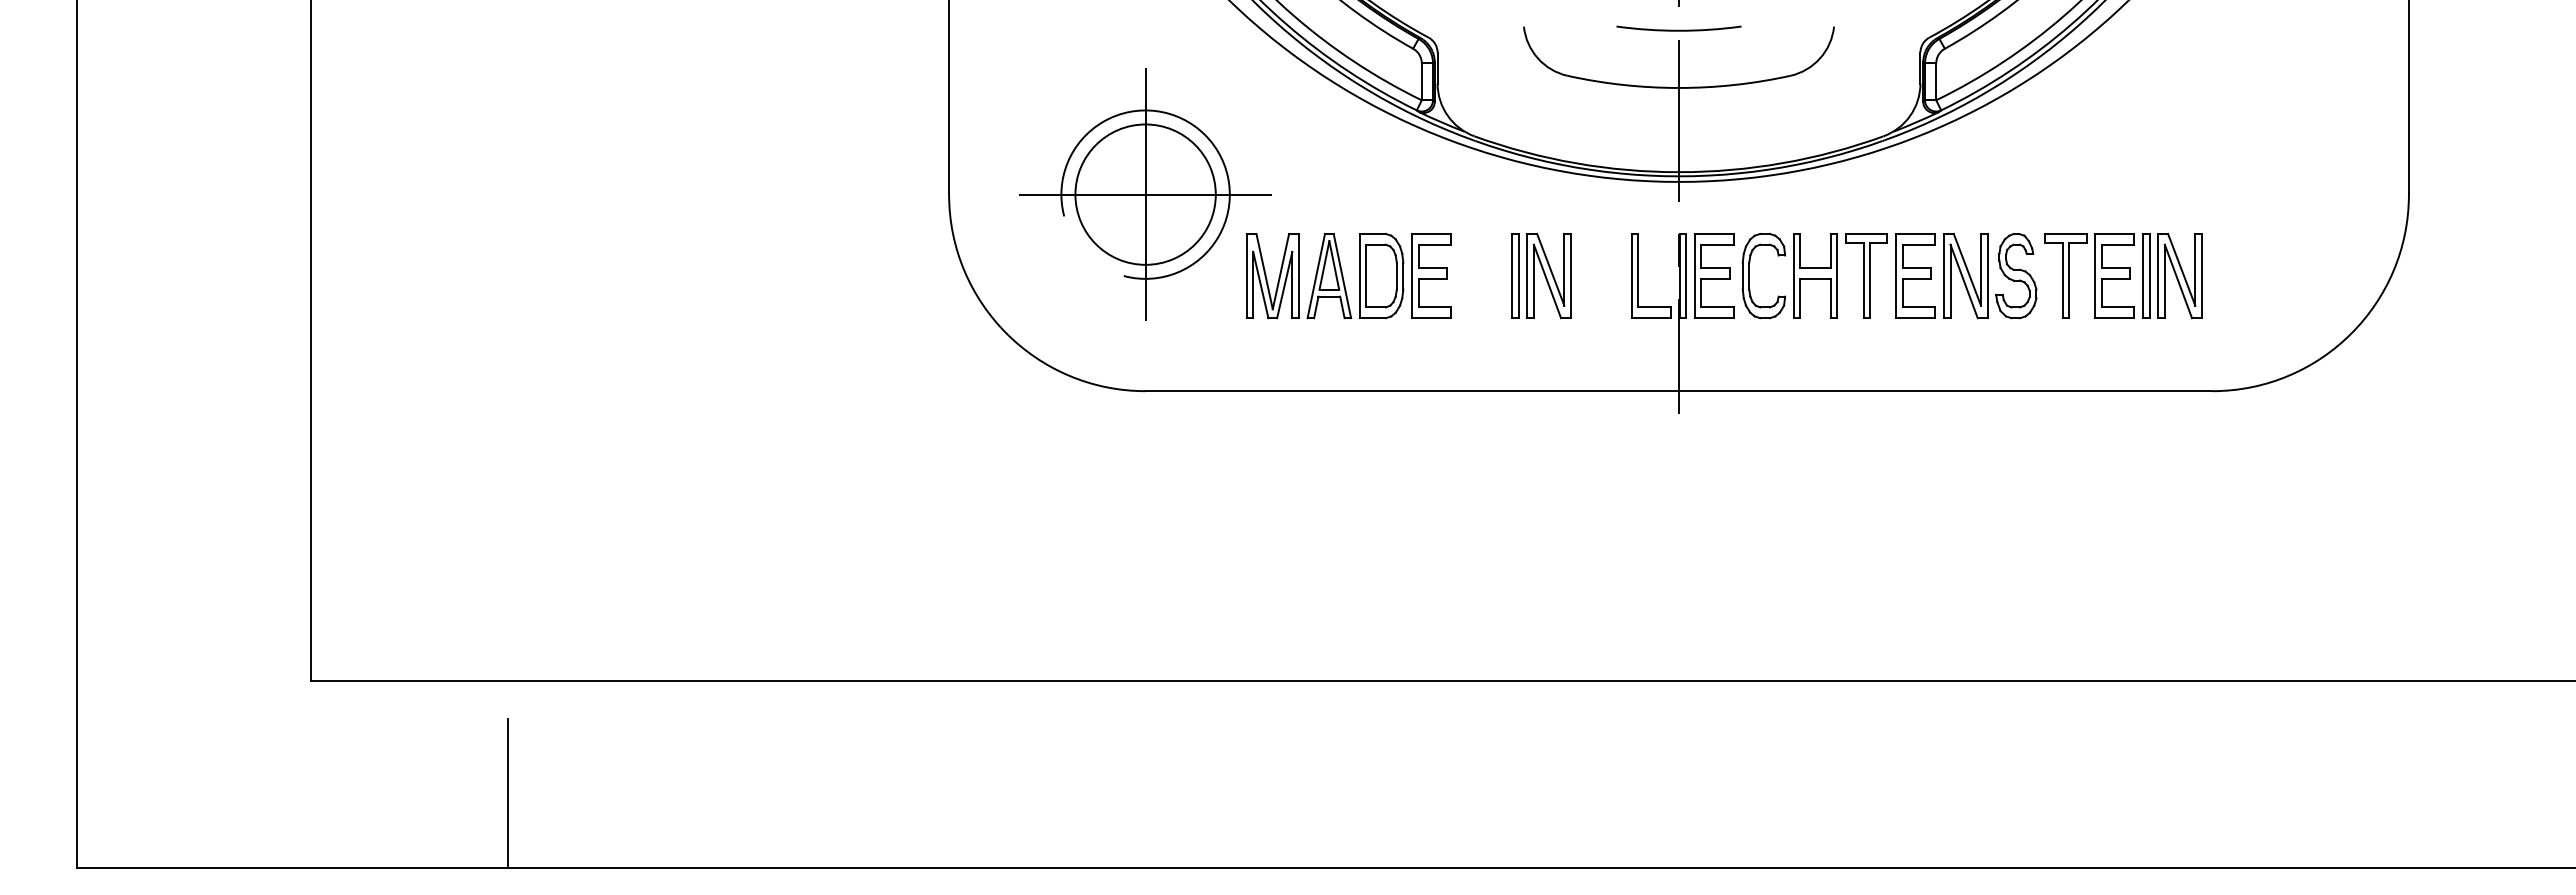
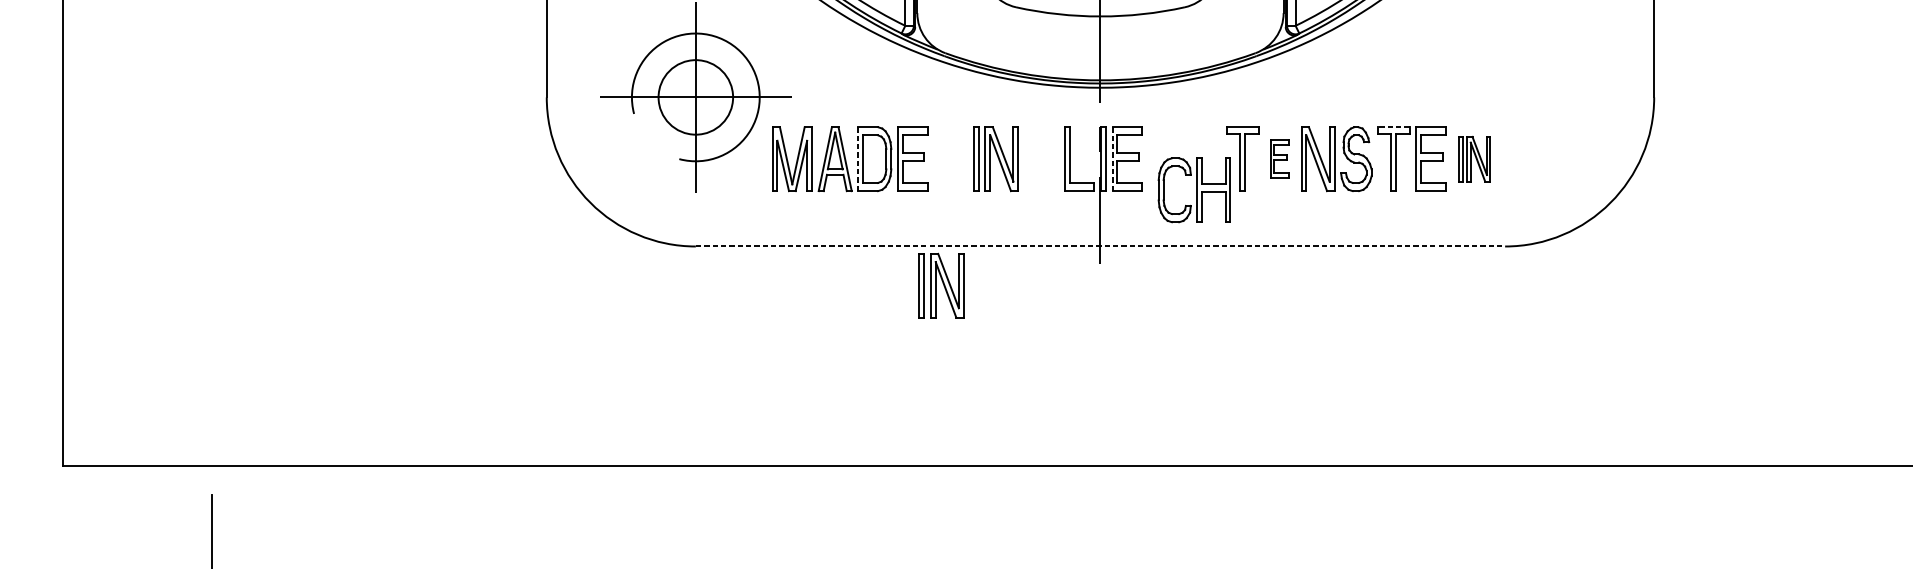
circle: (1145, 194) -> (695, 97), size x0.7
line: (2065, 233) -> (1393, 126), solid -> dashed
part: (1915, 275) -> (1279, 158), size x0.6
line: (1359, 276) -> (858, 159), solid -> dashed
line: (1694, 276) -> (1112, 159), solid -> dashed
part: (1789, 276) -> (1194, 190), moved
part: (2172, 276) -> (1474, 159), size x0.7
line: (1679, 391) -> (1100, 246), solid -> dashed
part: (1469, 443) -> (941, 286), added

